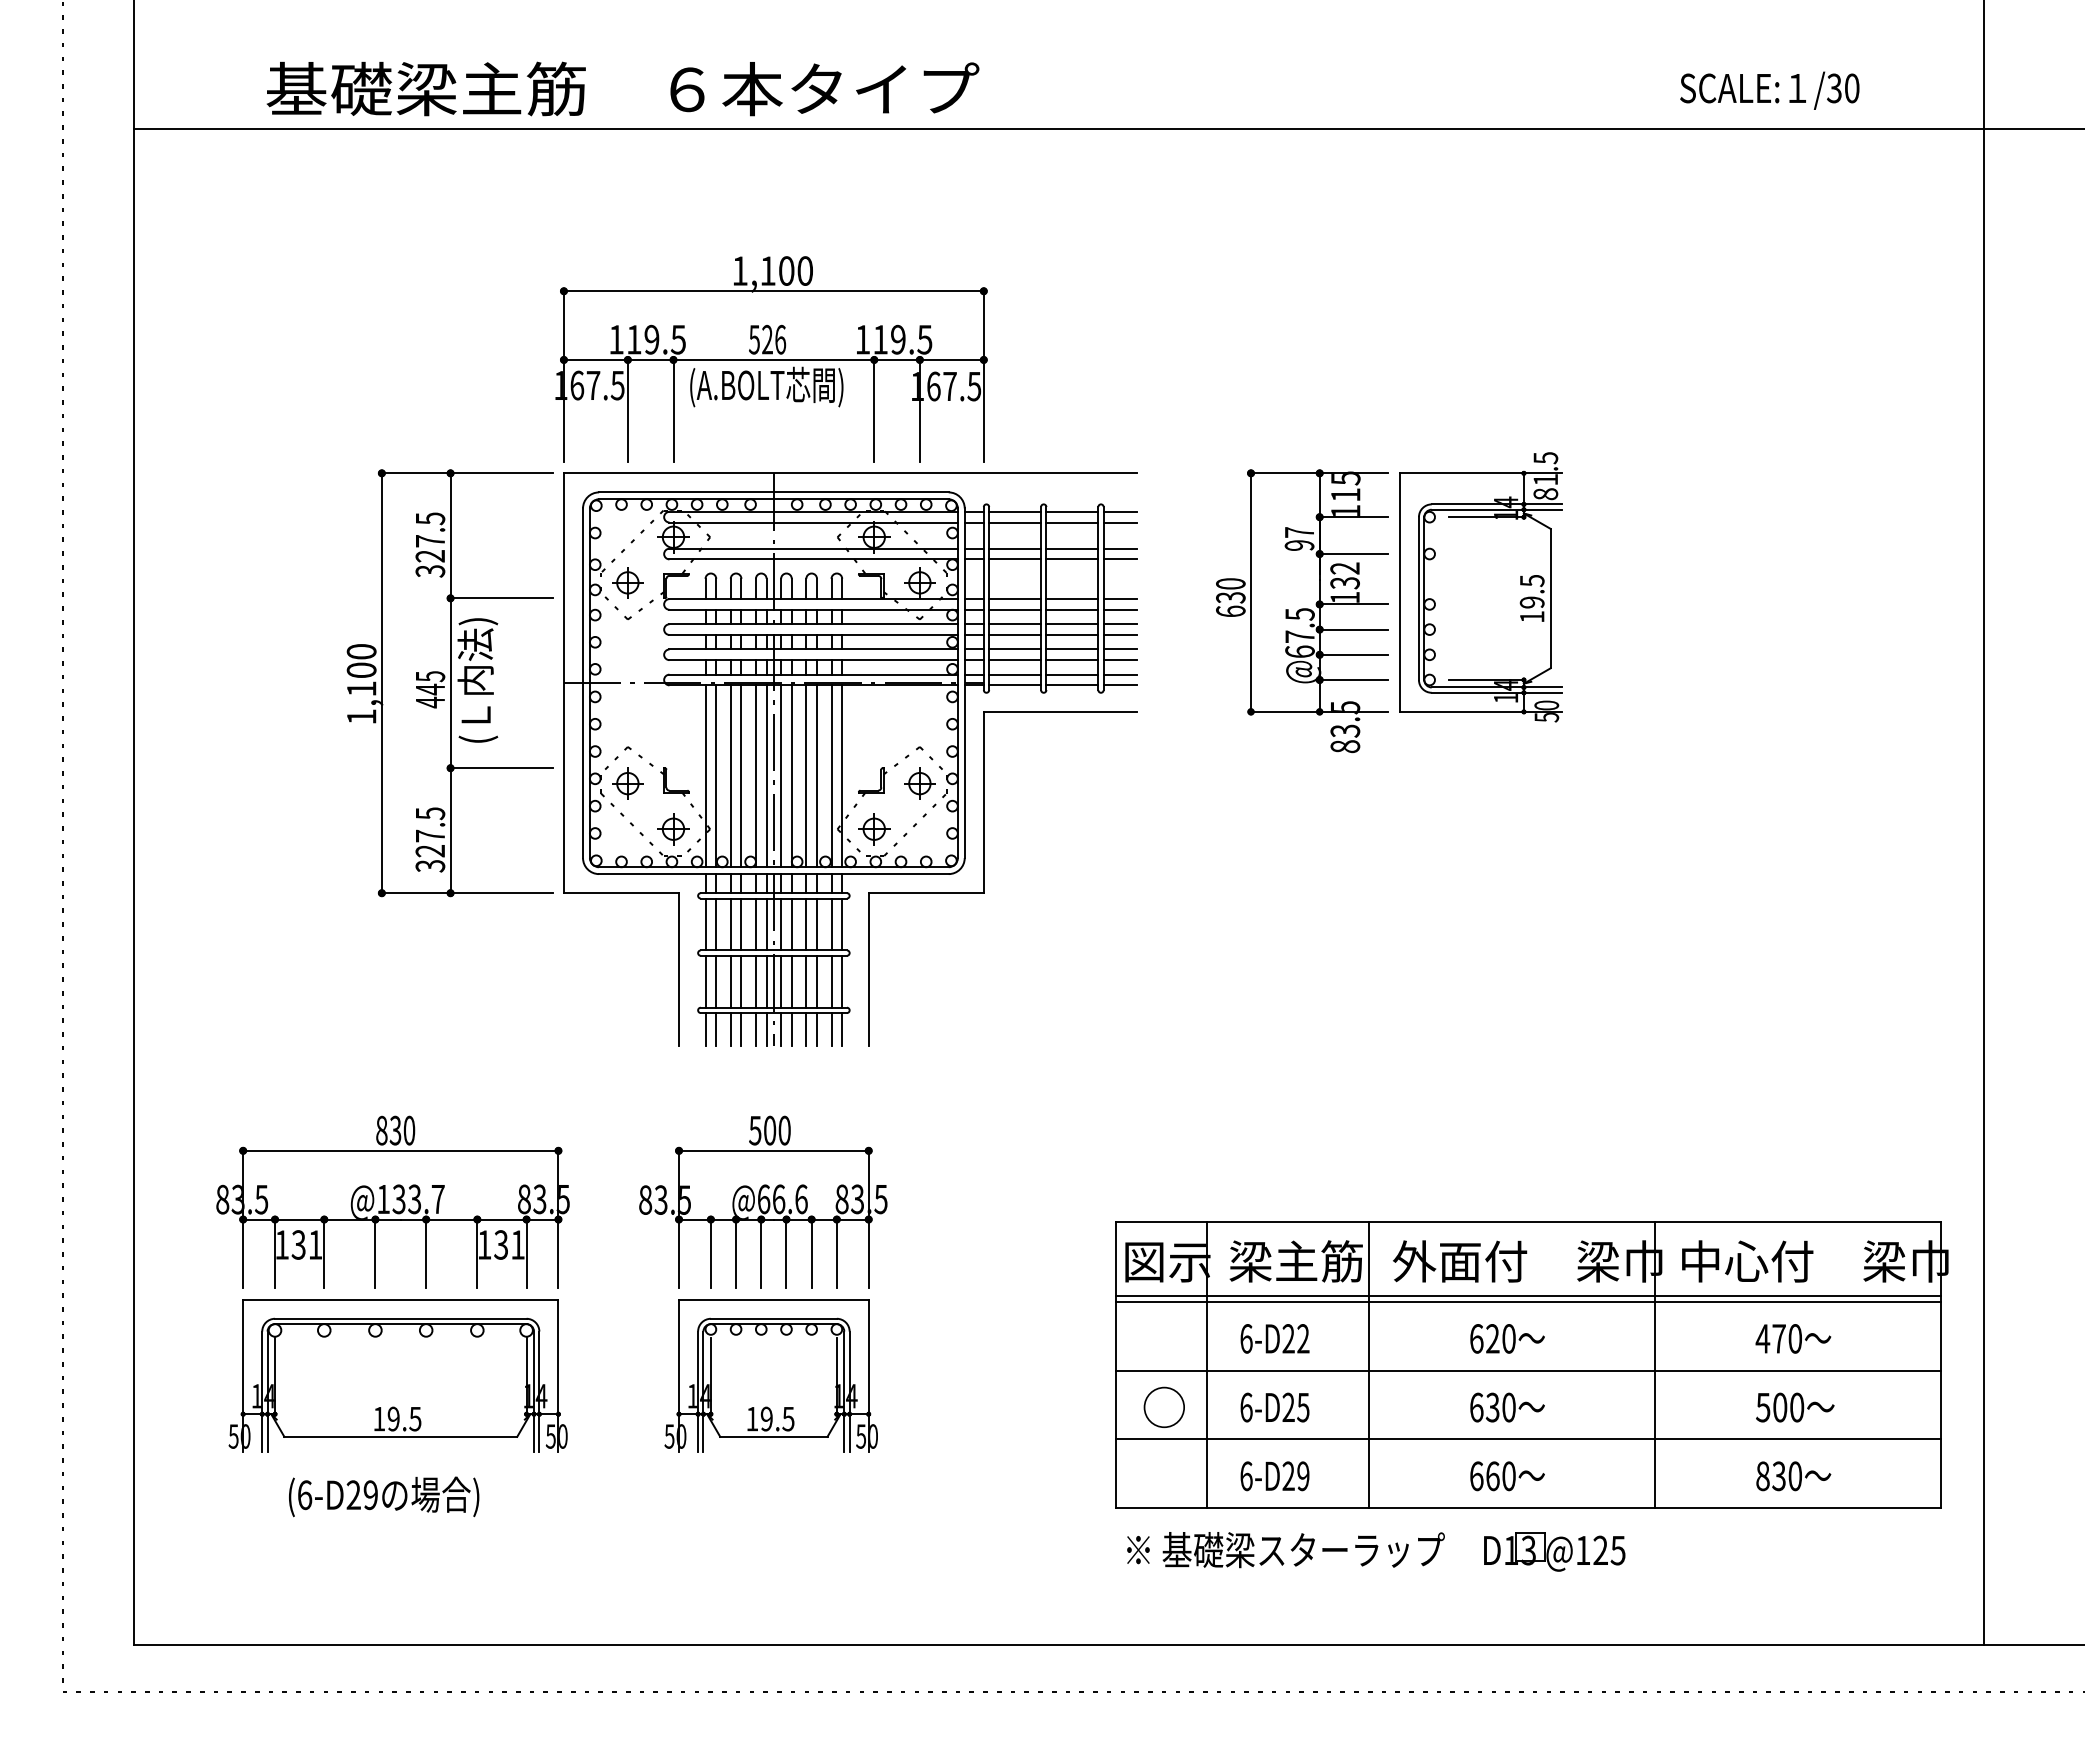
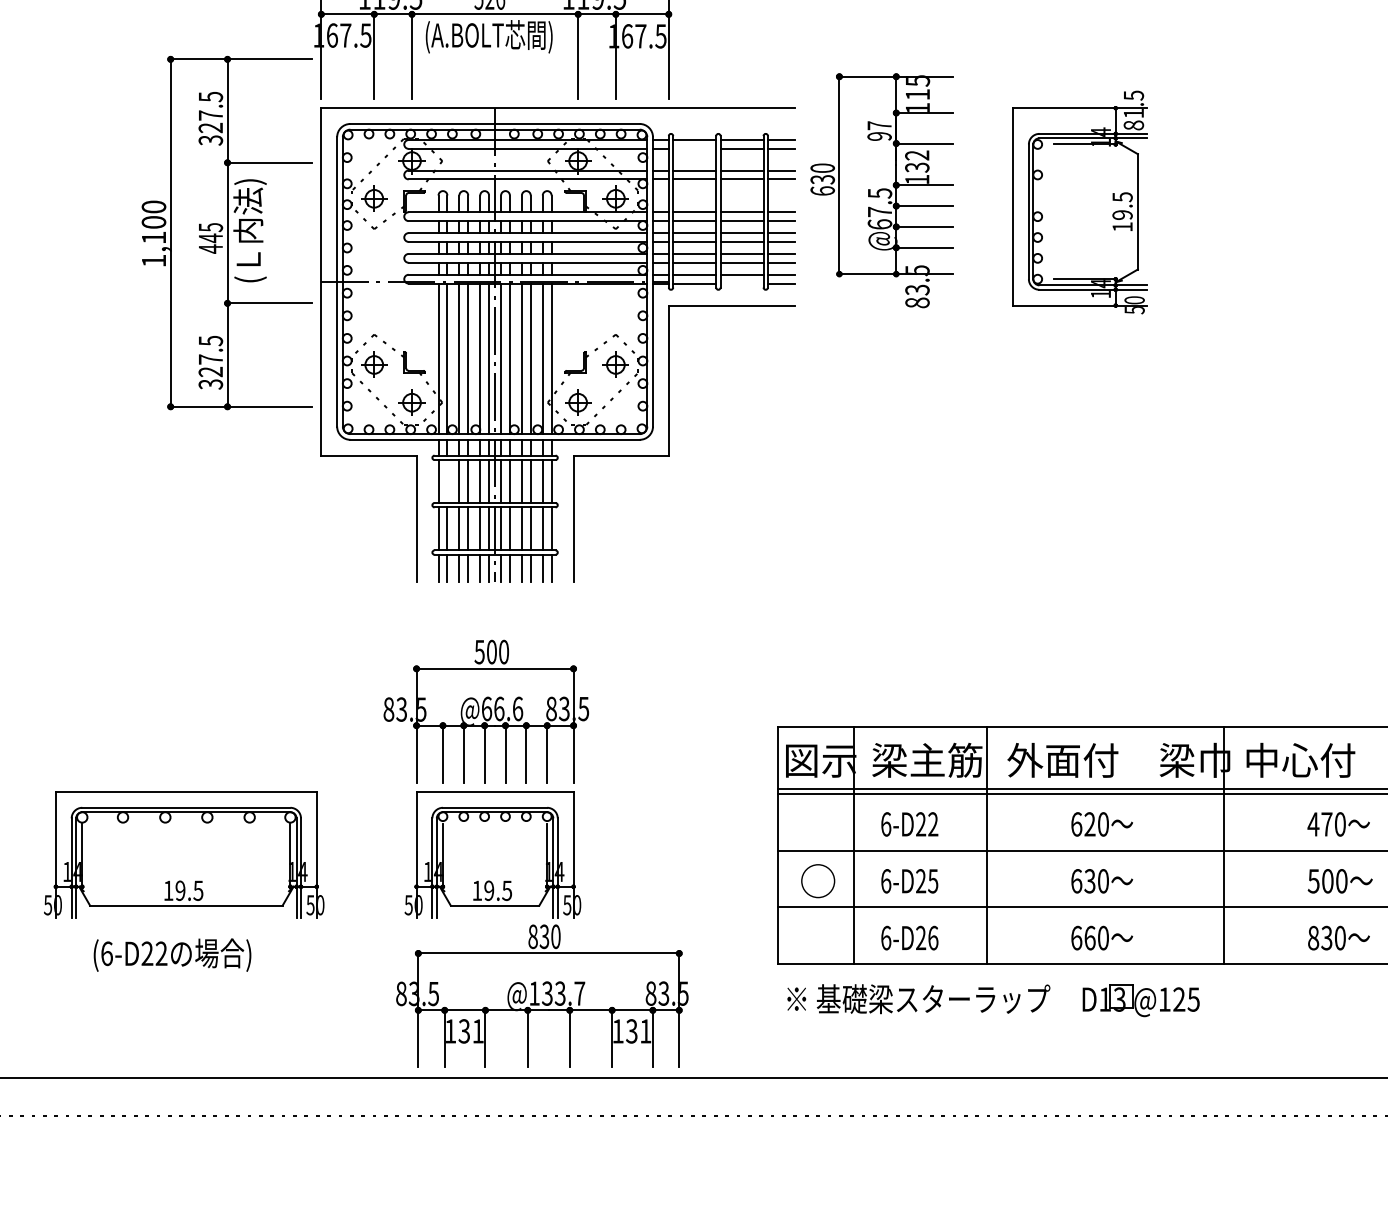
line: (1015, 522) -> (695, 148), removed
part: (1302, 611) -> (882, 191), moved
part: (449, 683) -> (226, 233), moved
line: (1072, 685) -> (742, 283), removed
line: (716, 924) -> (447, 481), removed
part: (392, 1201) -> (541, 995), moved
text: (1303, 1476) -> (933, 938), 6-D29 -> 6-D26
text: (370, 1495) -> (161, 954), (6-D29 -> (6-D22

